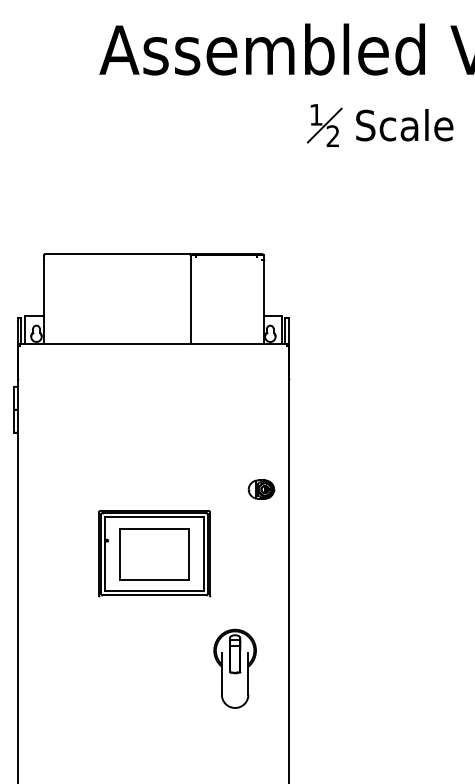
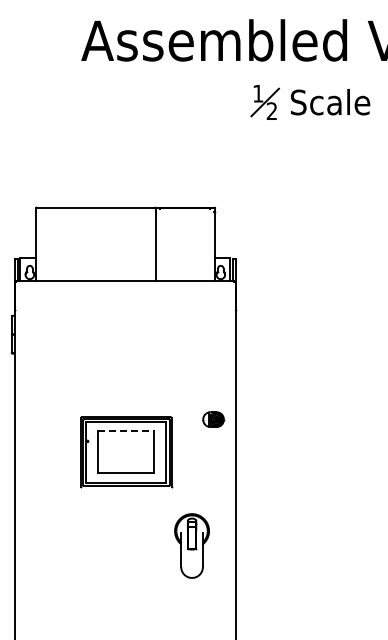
part: (261, 489) -> (213, 419), moved
line: (154, 528) -> (126, 431), solid -> dashed

